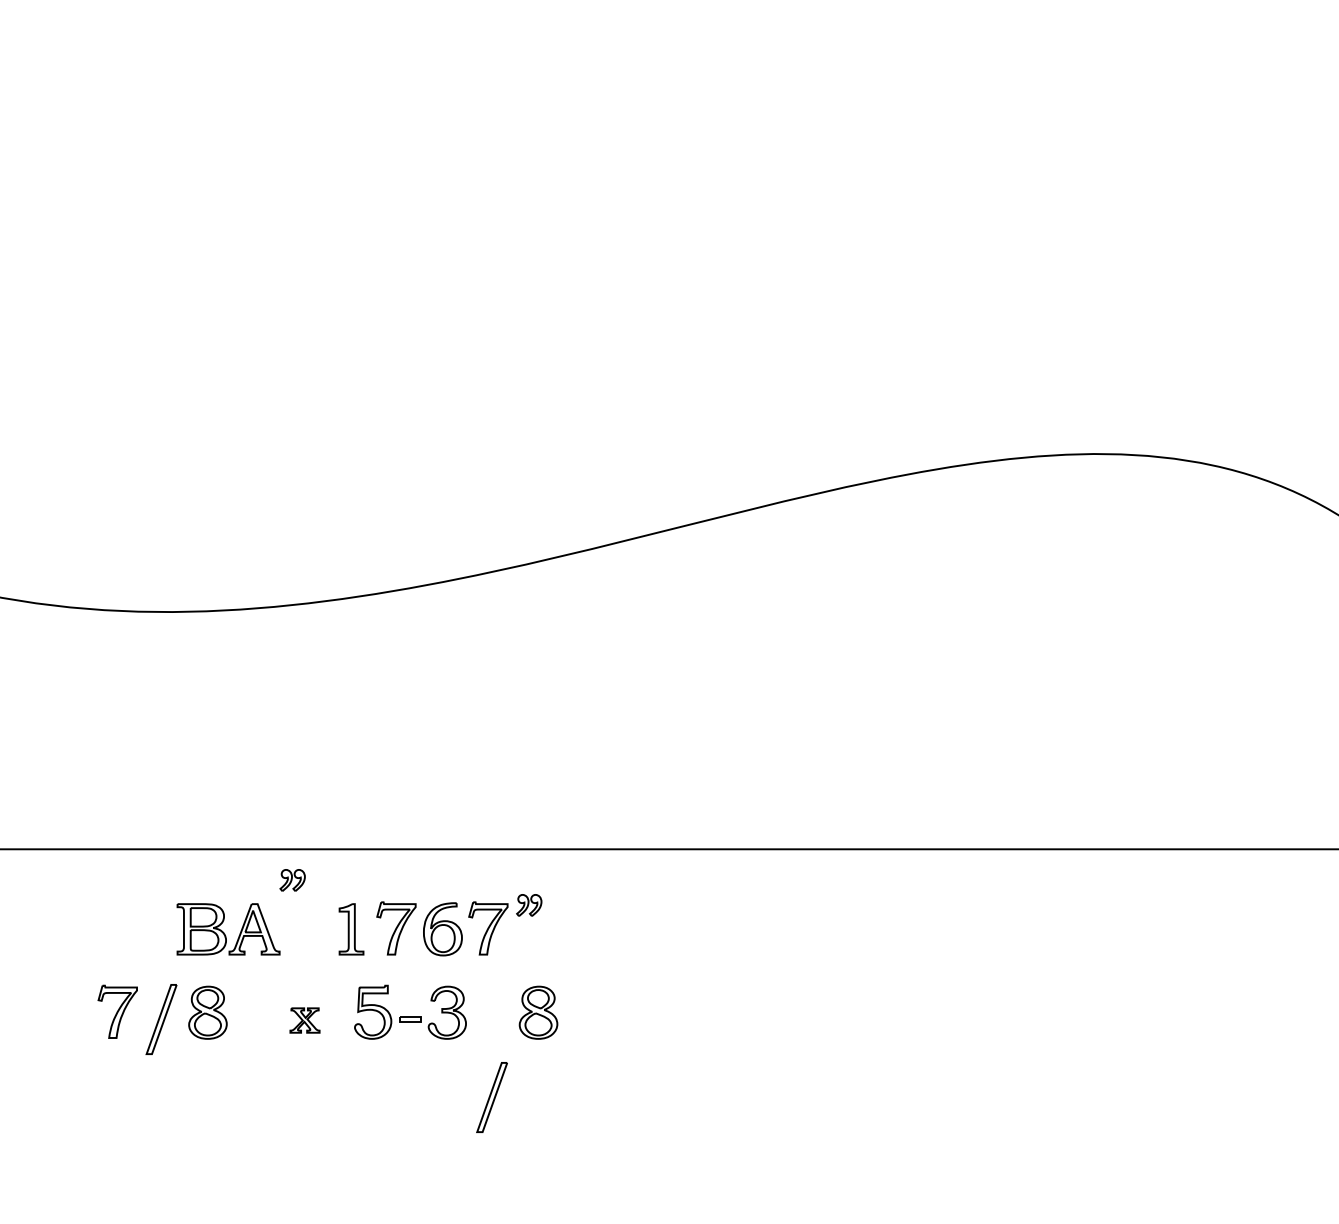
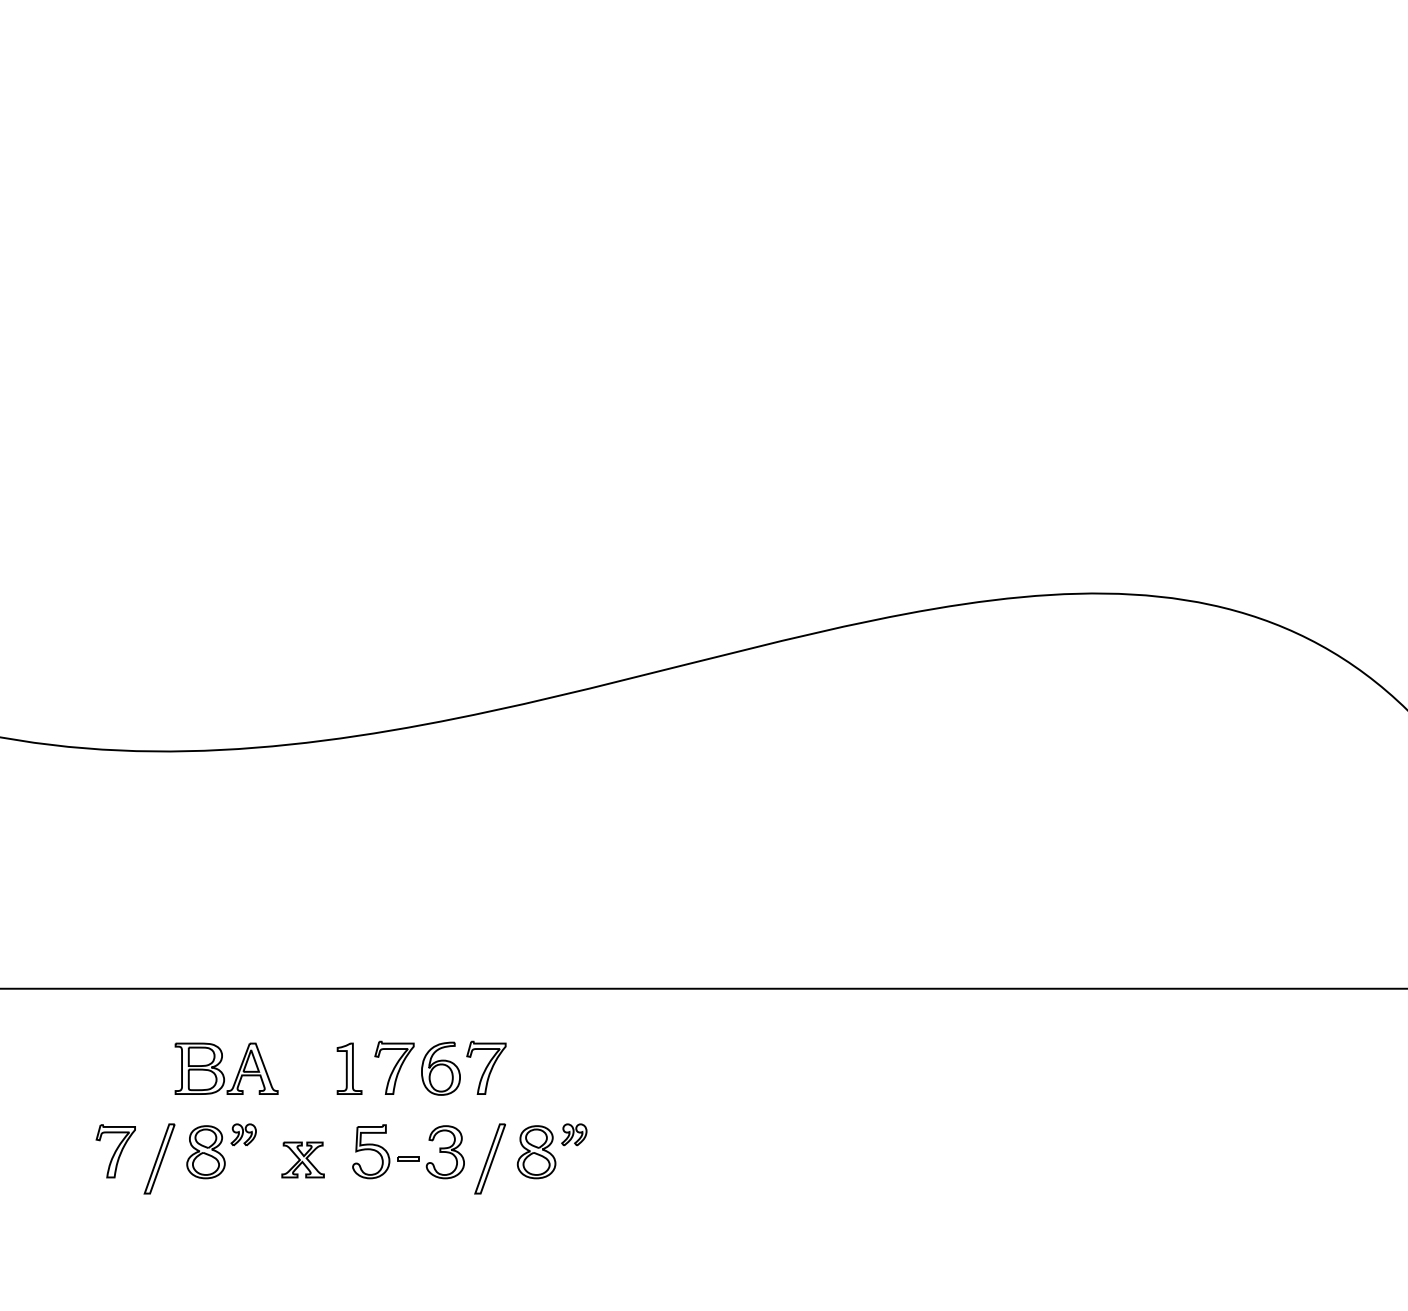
part: (292, 880) -> (243, 1134), moved
part: (529, 905) -> (574, 1134), moved
part: (304, 1020) -> (302, 1159), size x1.43
part: (491, 1097) -> (489, 1158), moved

